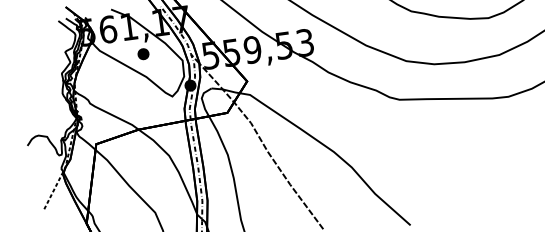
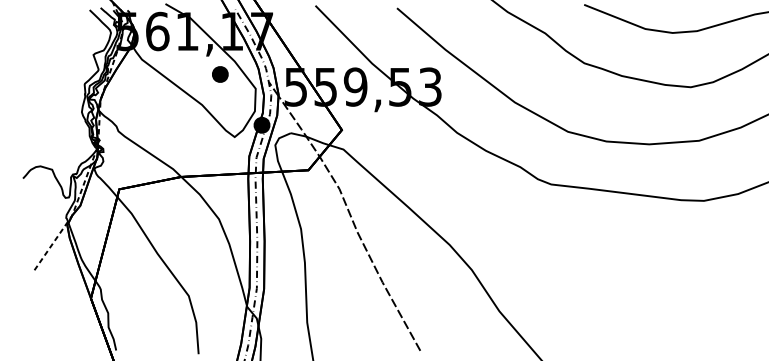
part: (143, 54) -> (220, 74), moved

